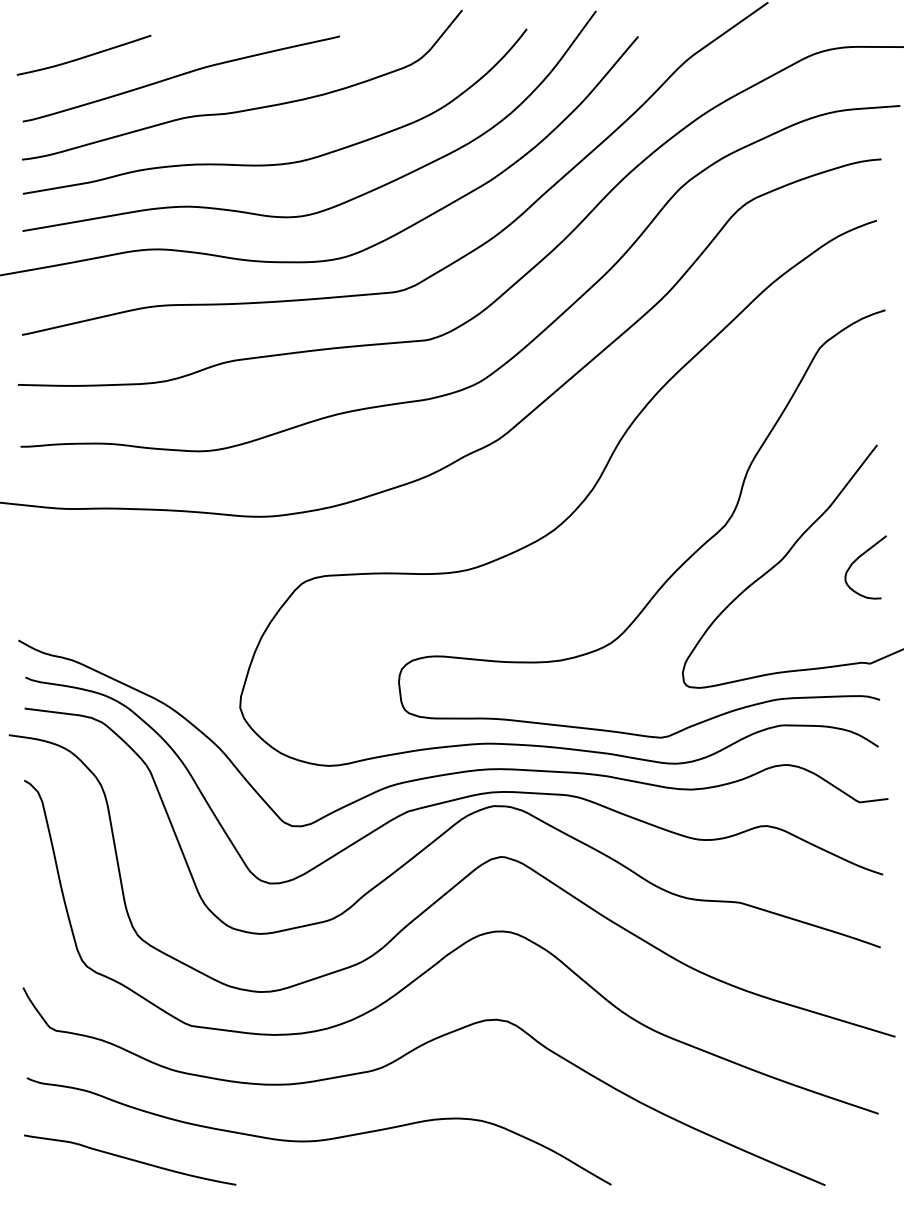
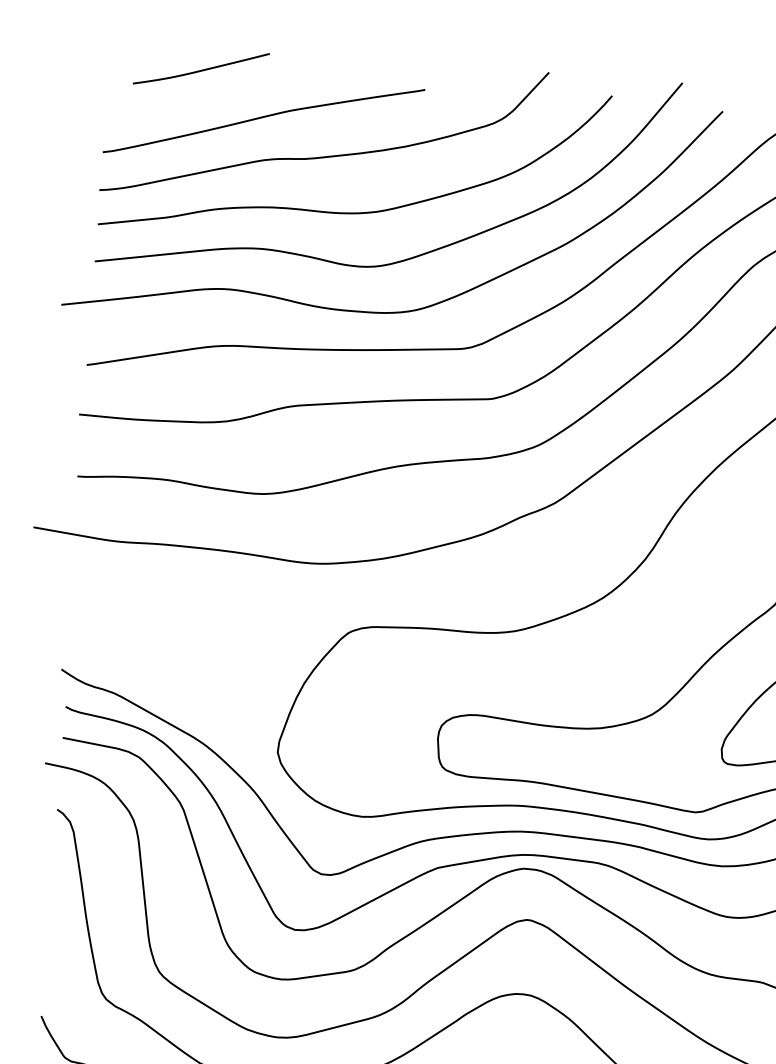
curve: (83, 56) -> (200, 69), moved

